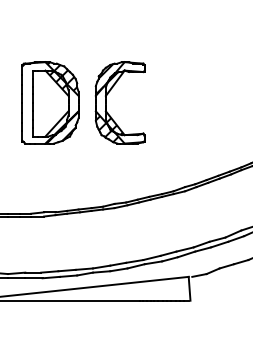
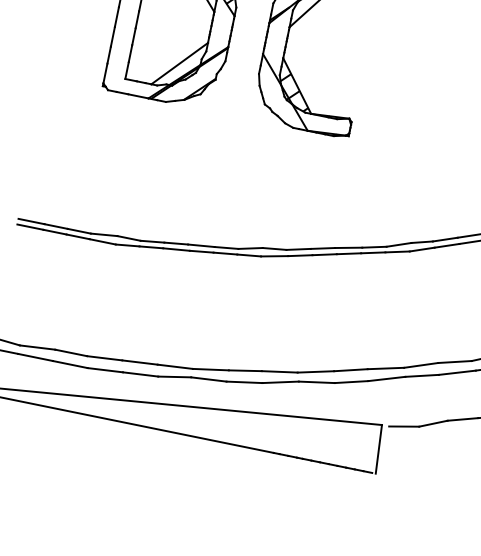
hatch: (106, 129) -> (276, 95), removed

